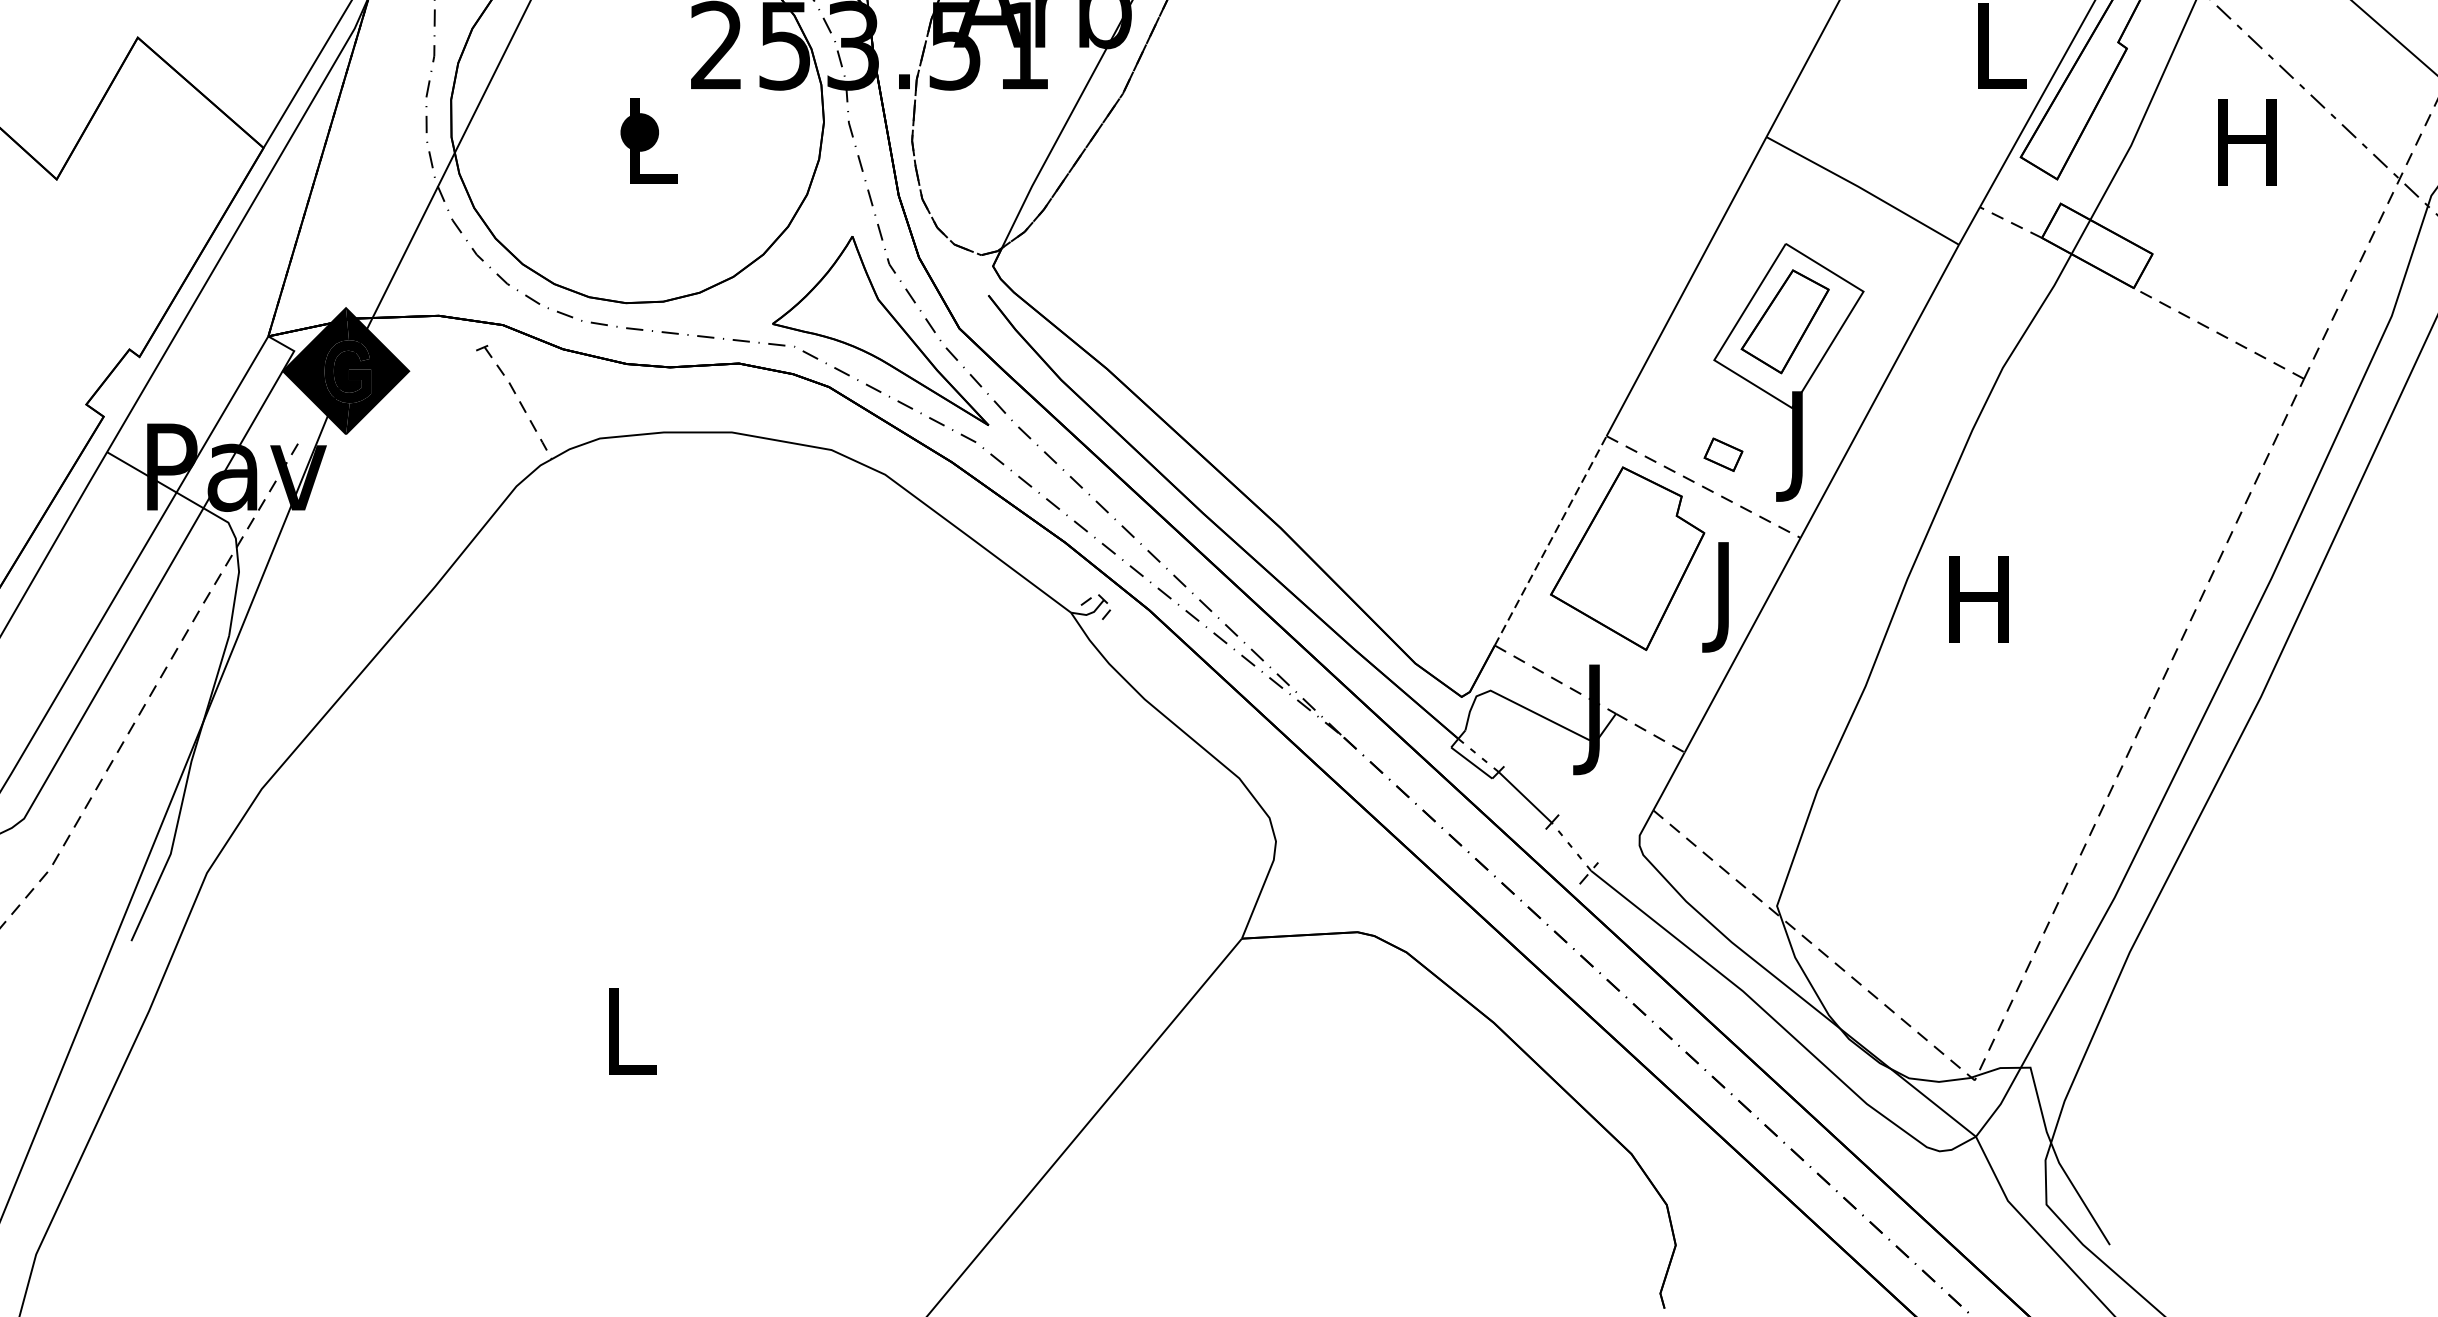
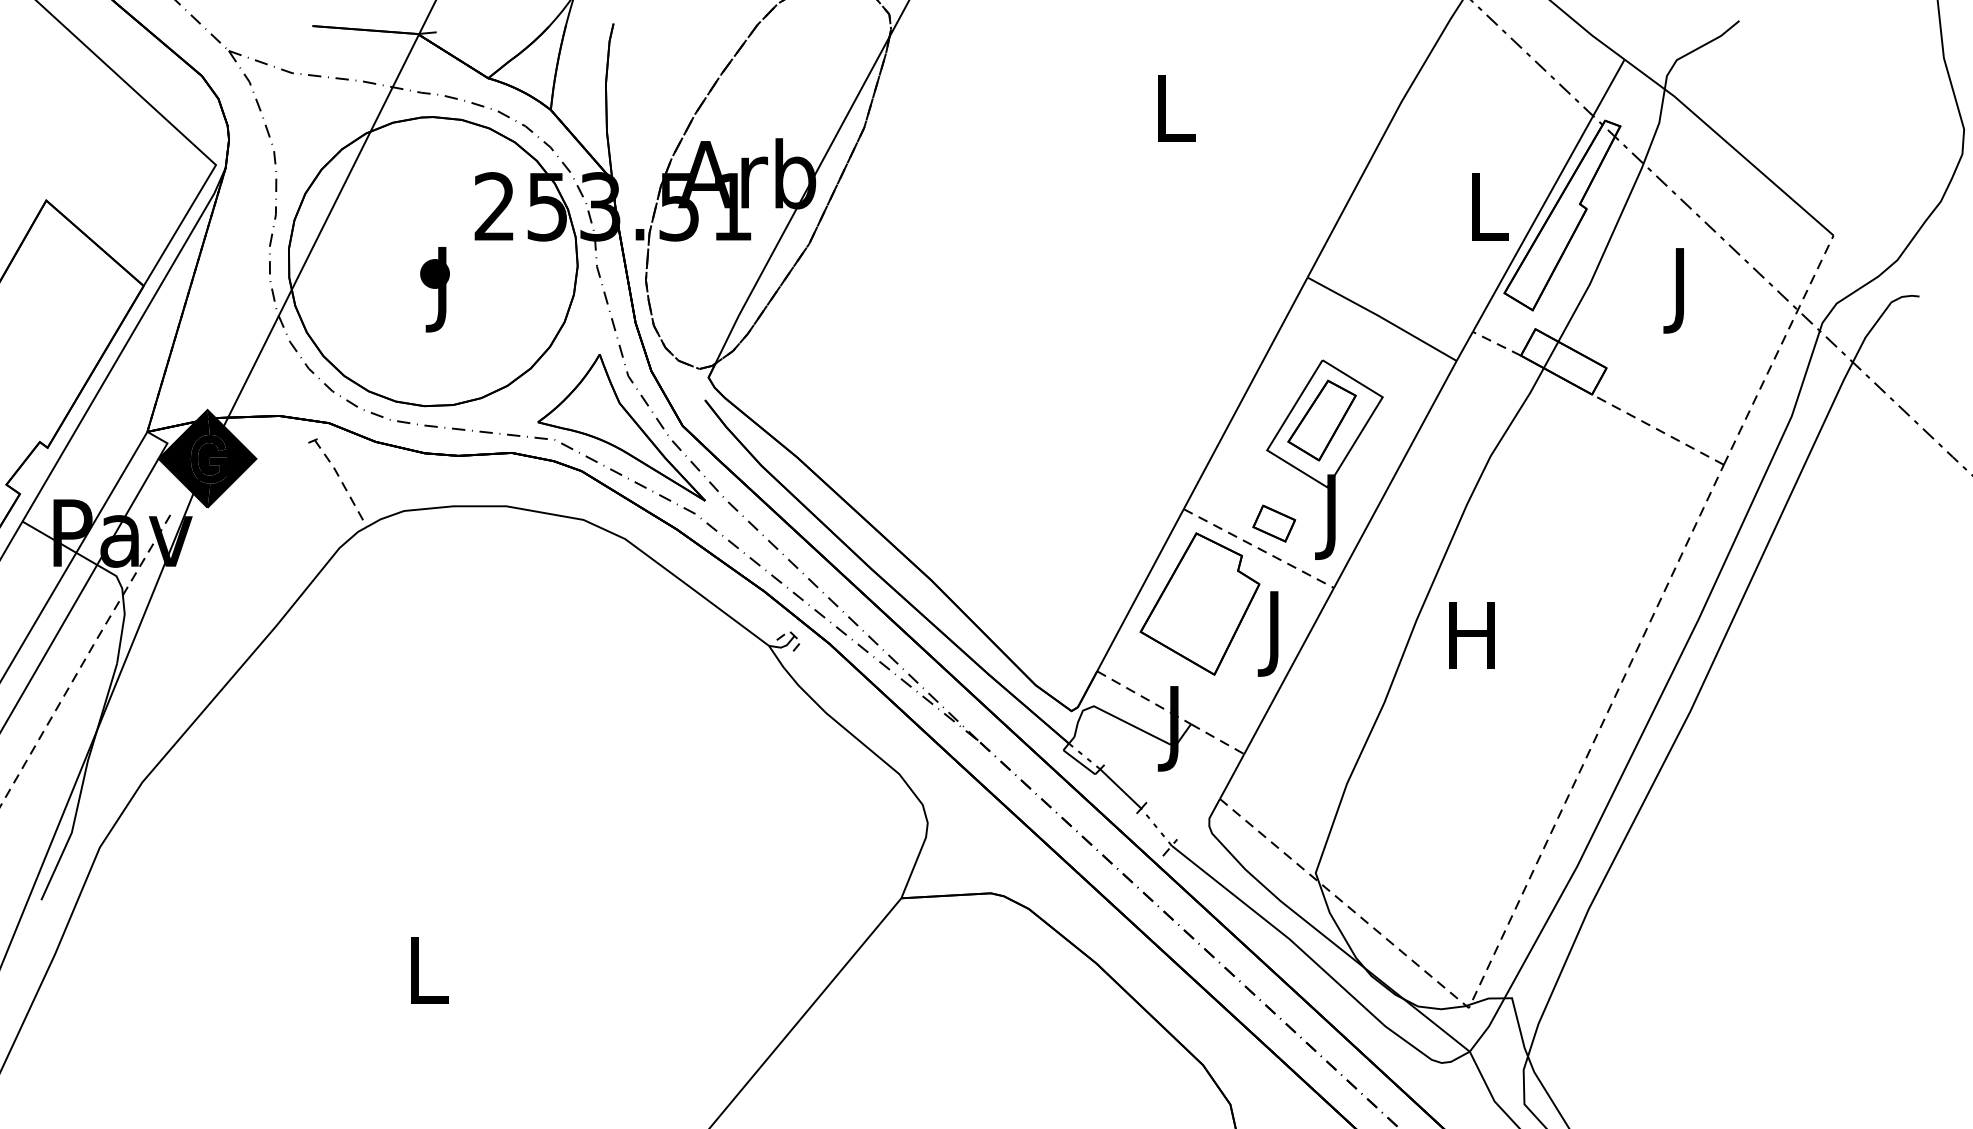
text: (651, 152) -> (444, 289), L -> J
text: (2246, 153) -> (1679, 290), H -> J
part: (1723, 454) -> (1274, 523), size x1.43
line: (1550, 541) -> (1140, 590), dashed -> solid

